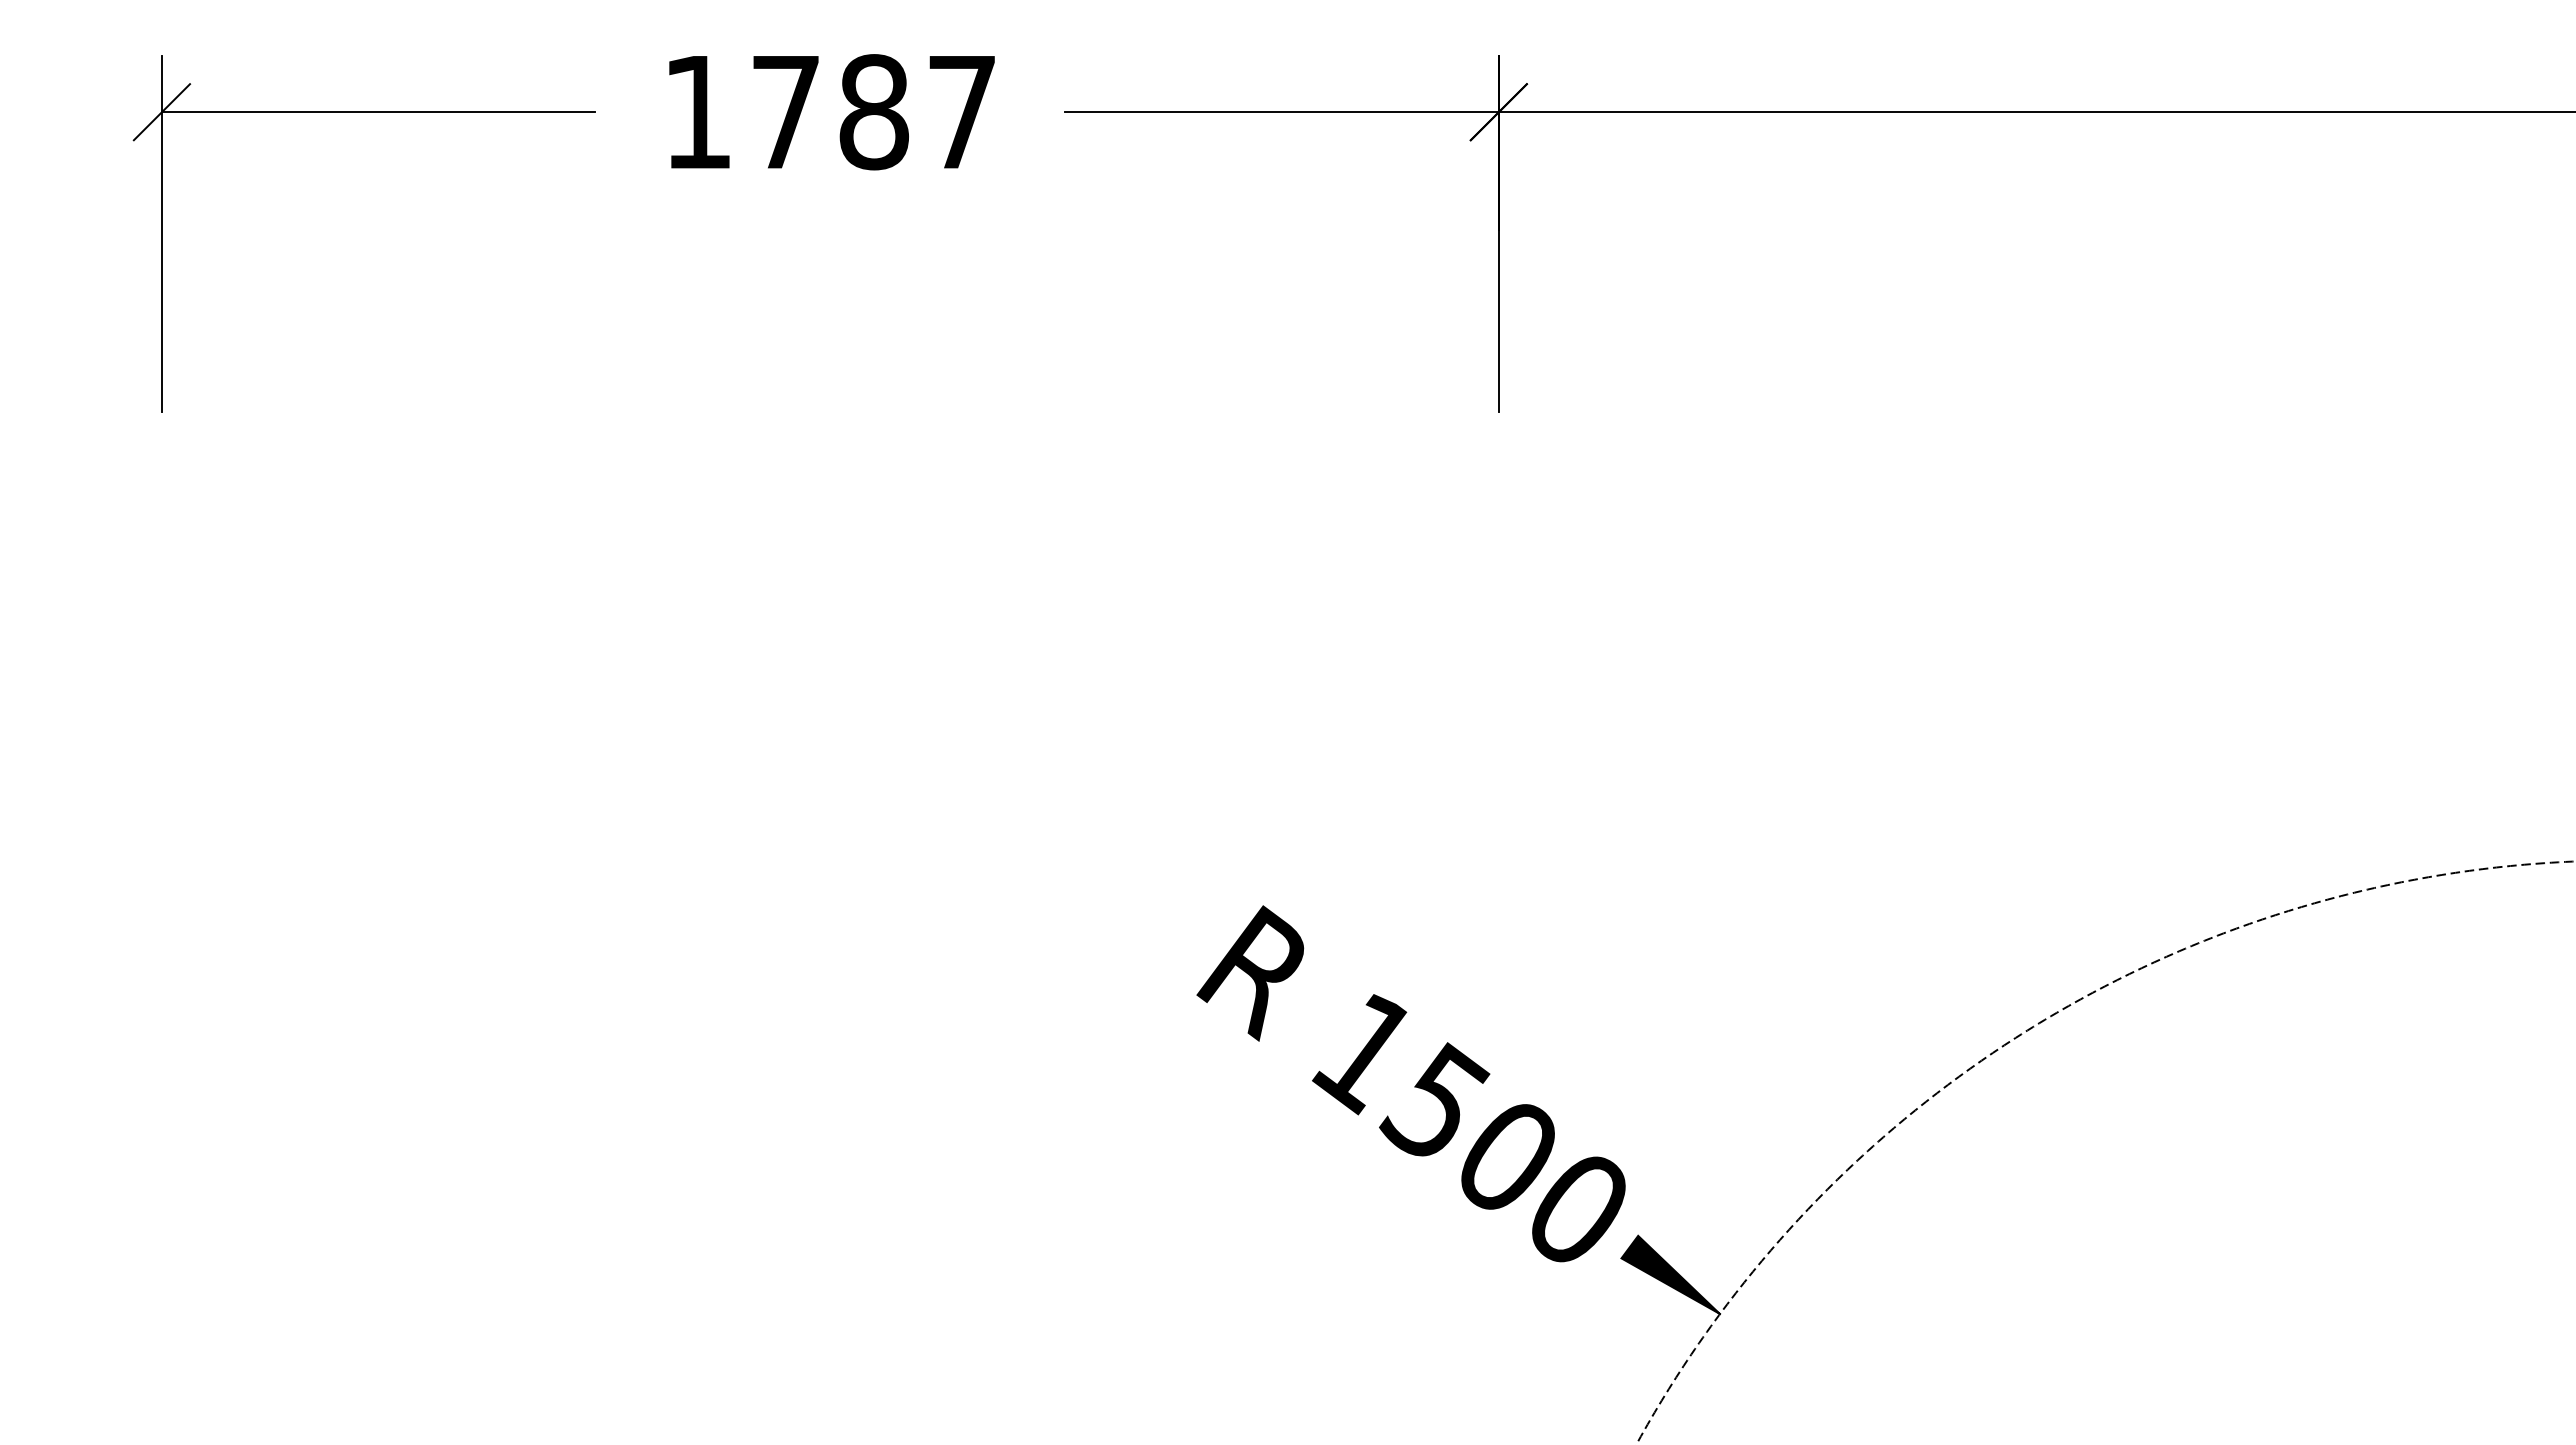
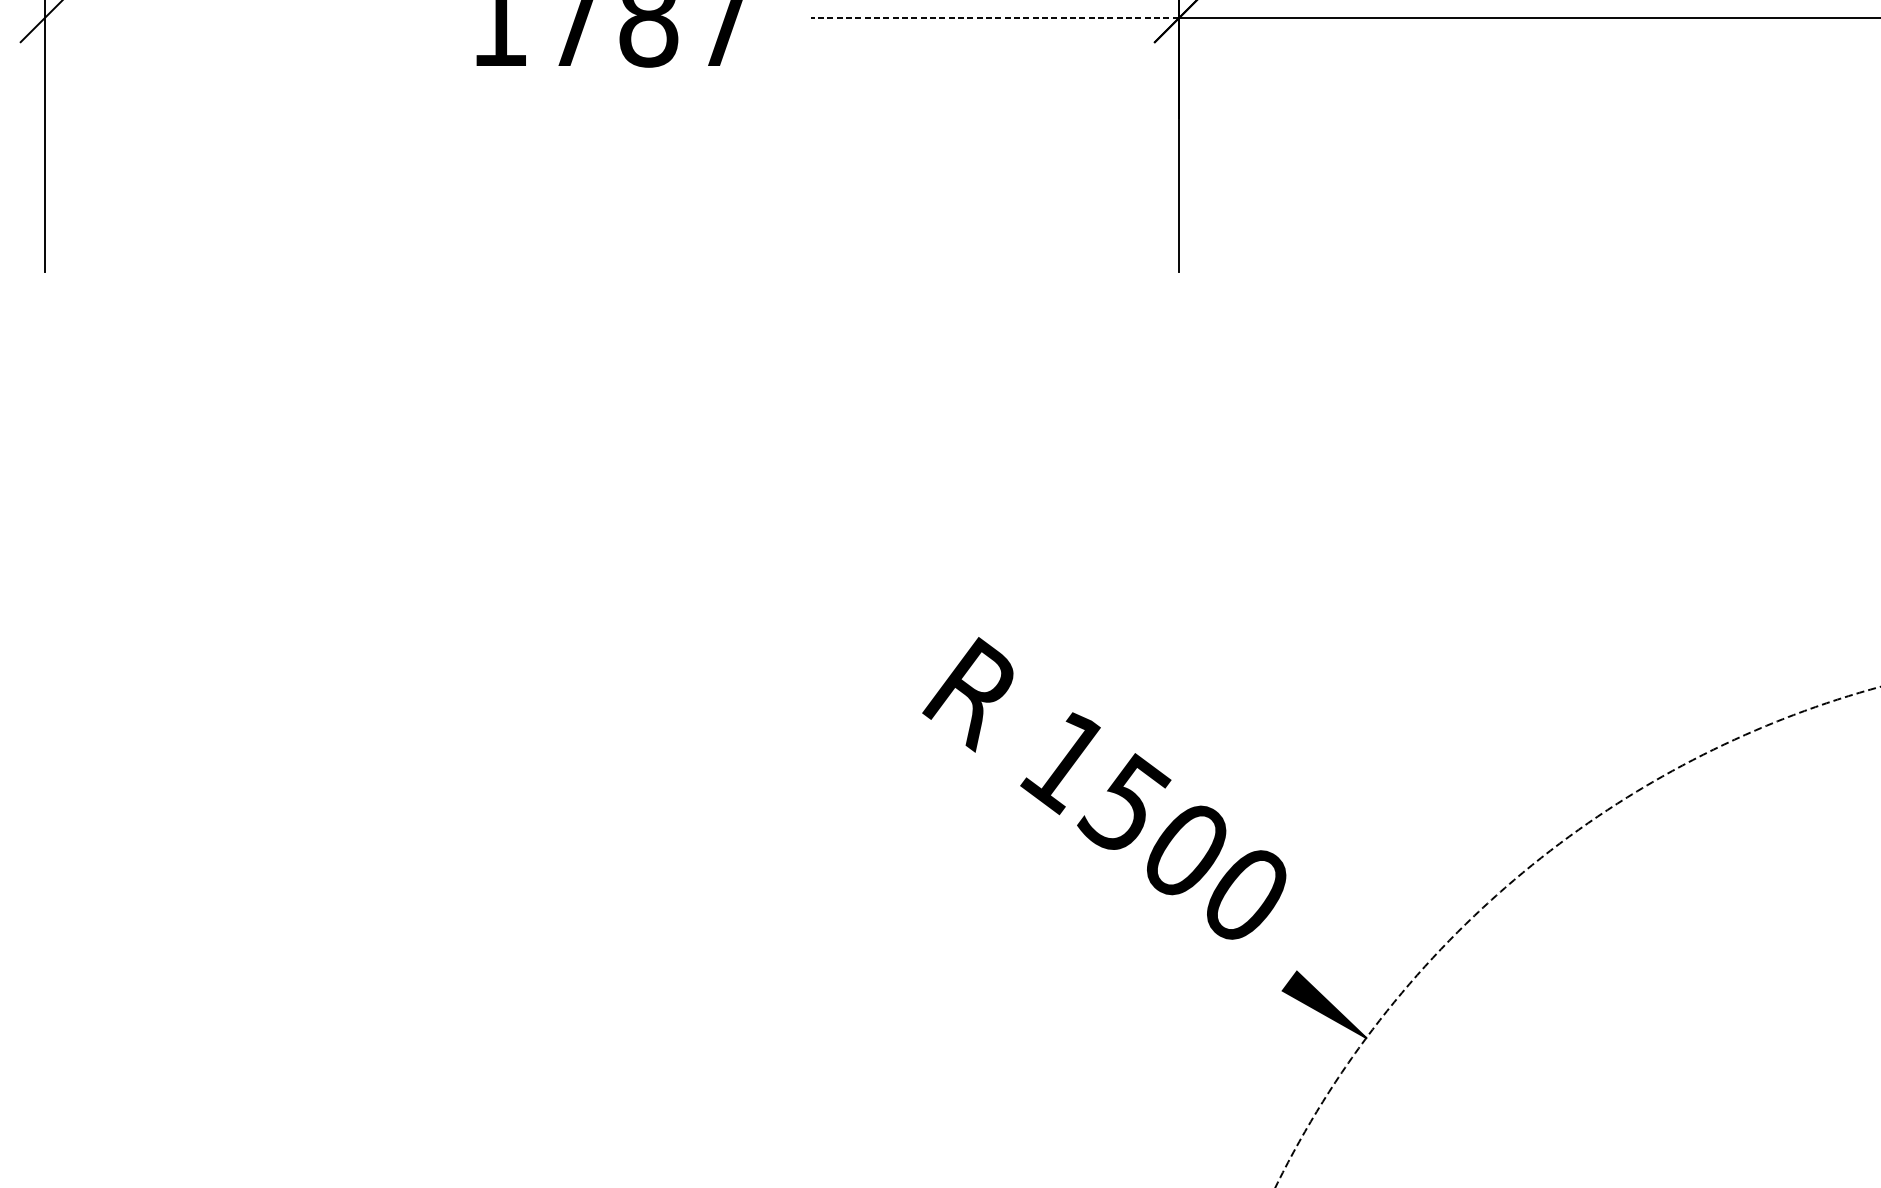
line: (378, 112) -> (228, 18), removed
line: (1282, 112) -> (995, 18), solid -> dashed
text: (1410, 1083) -> (1103, 788), moved

